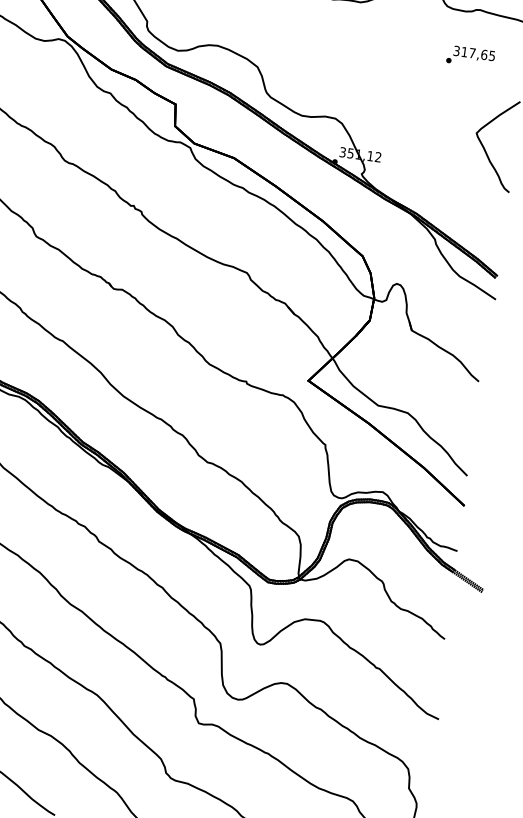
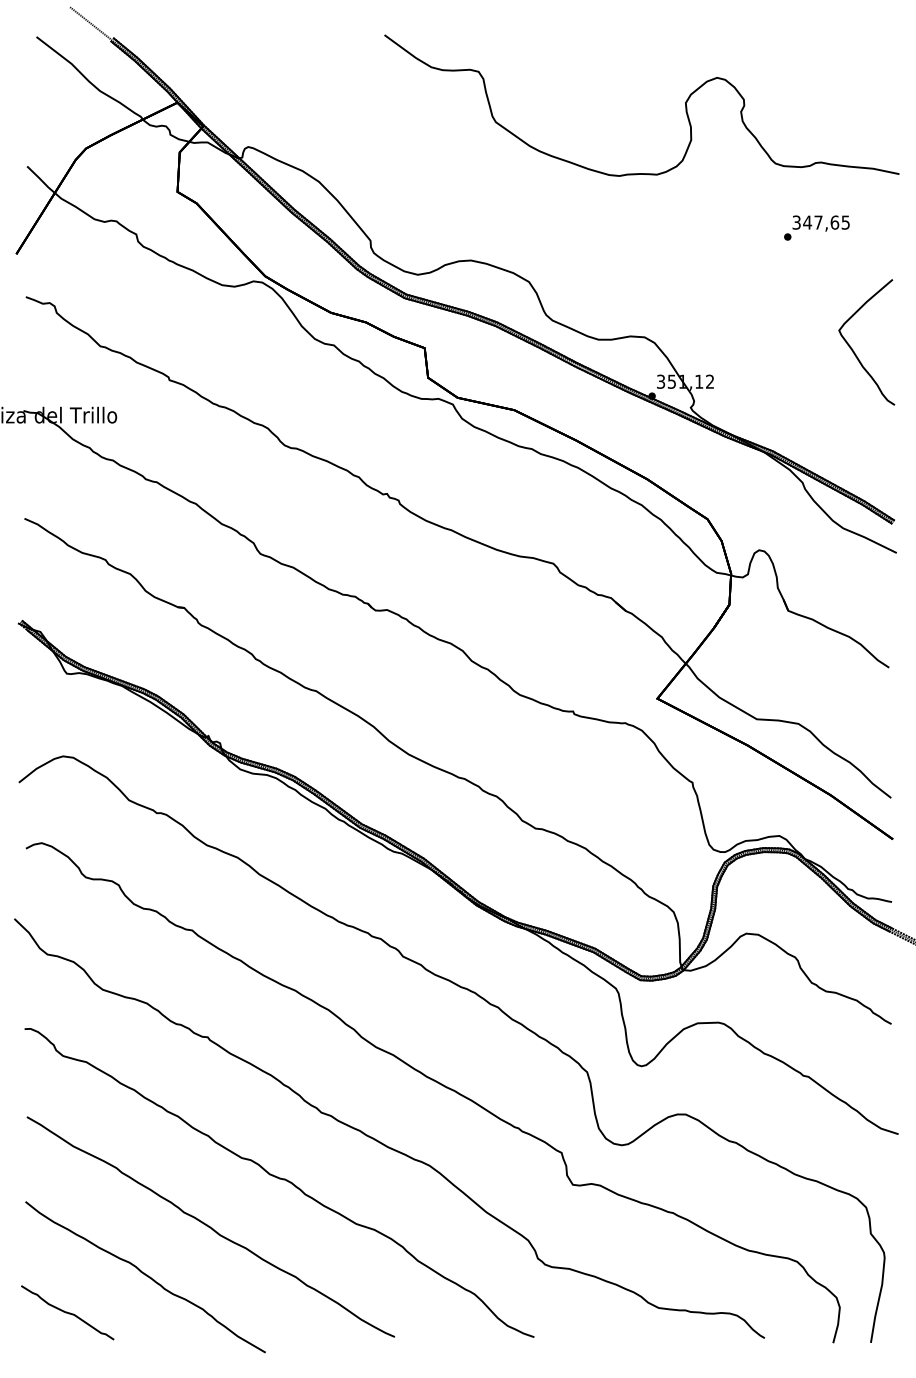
text: (464, 52) -> (807, 222), 317,65 -> 347,65

